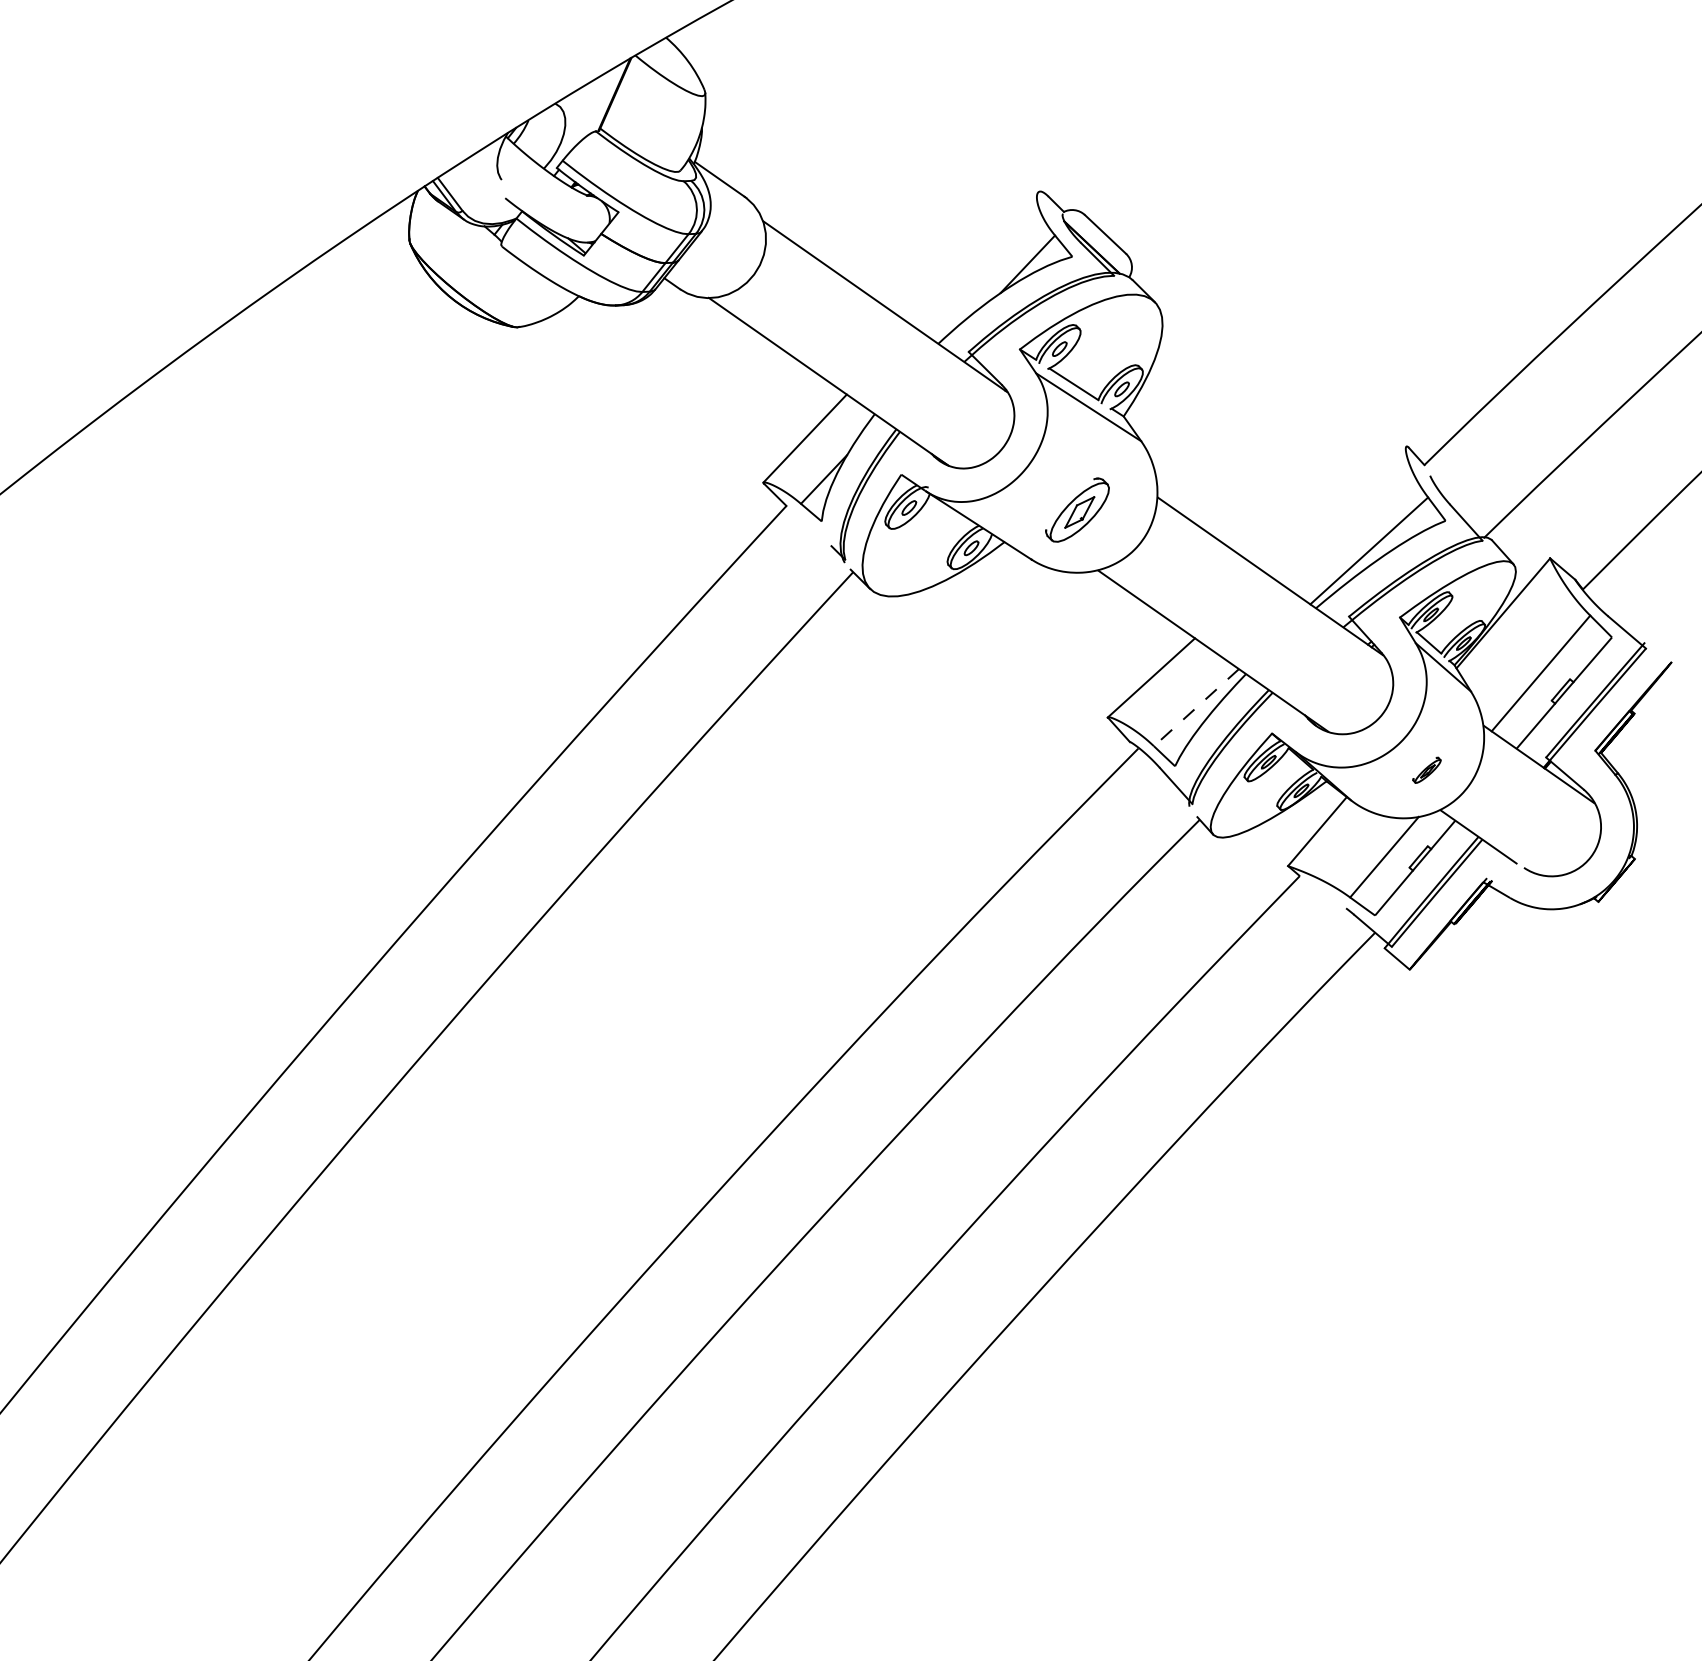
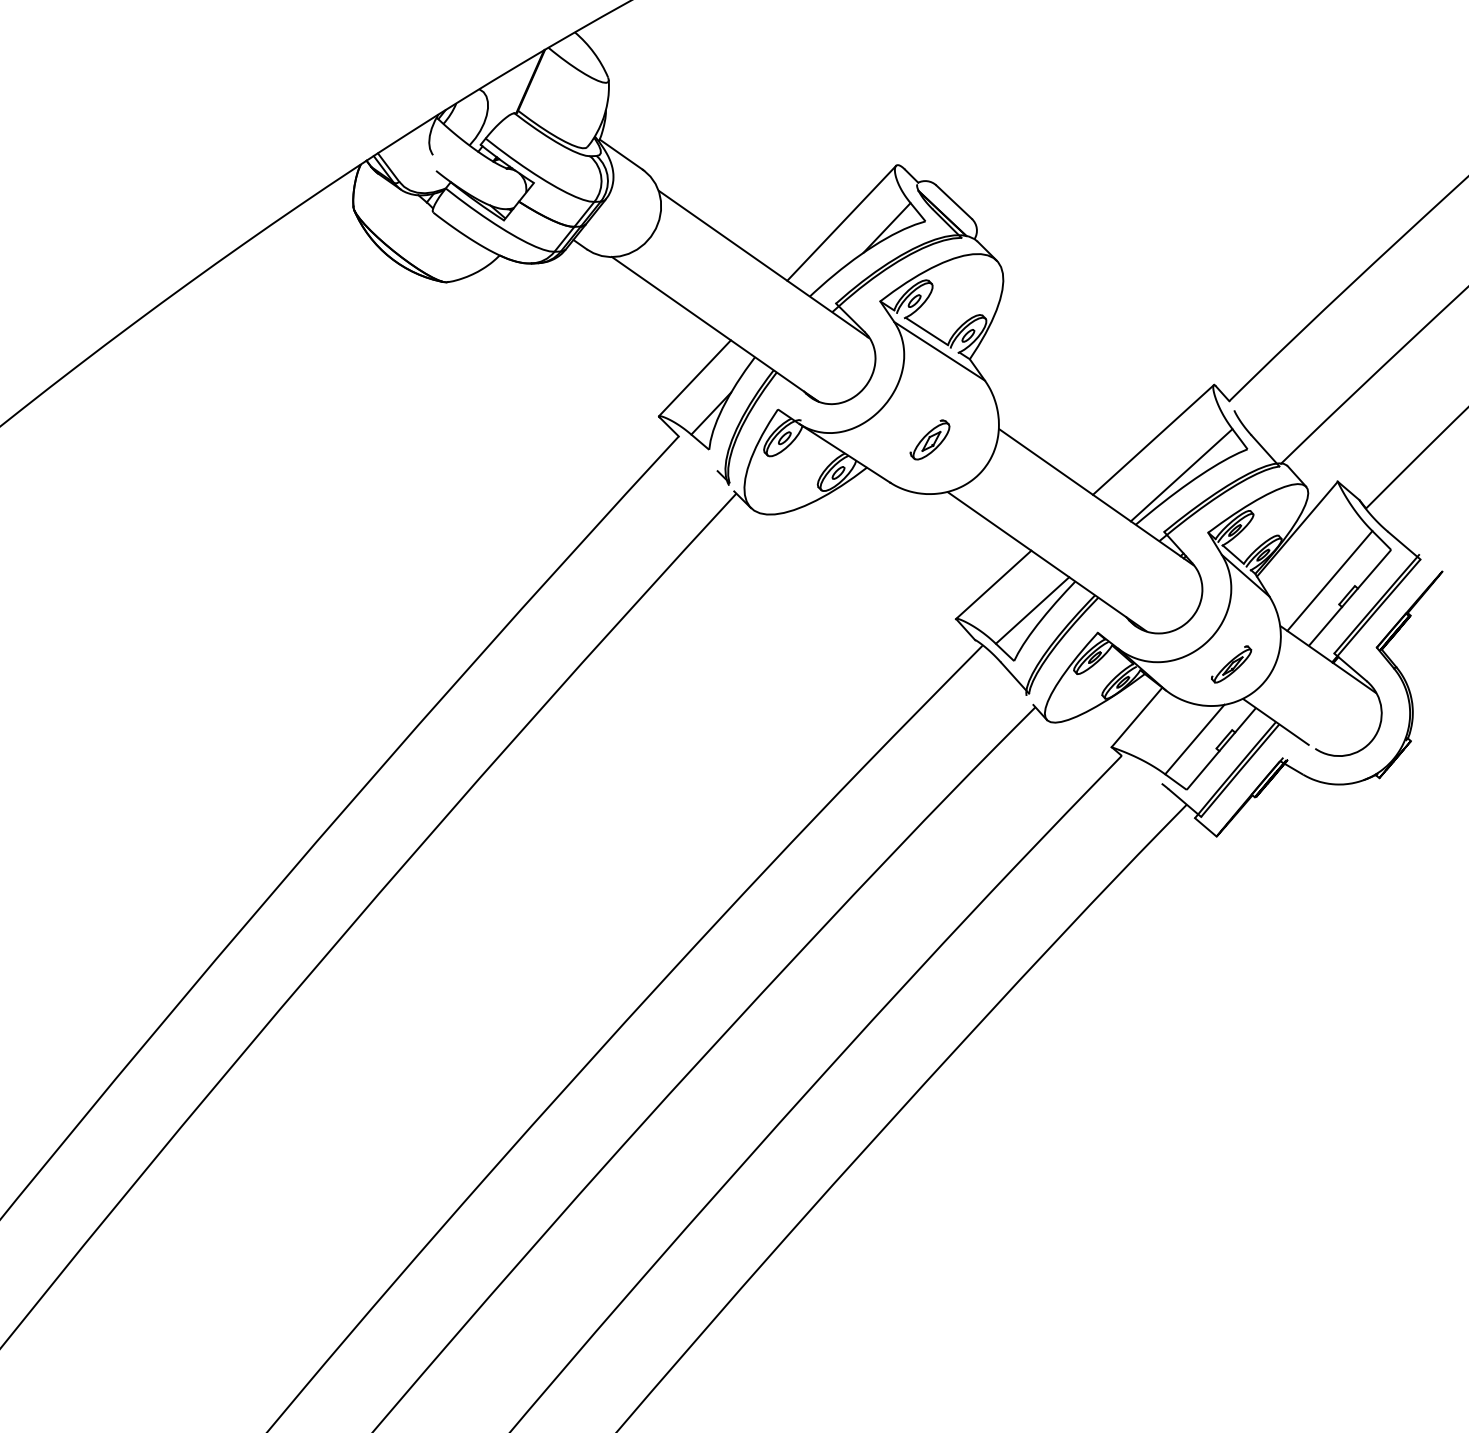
line: (975, 258) -> (841, 222), added
part: (1077, 509) -> (929, 439), size x0.71
line: (1336, 509) -> (1153, 439), added
line: (1196, 708) -> (1032, 611), dashed -> solid
part: (1426, 770) -> (1231, 664), size x1.67

